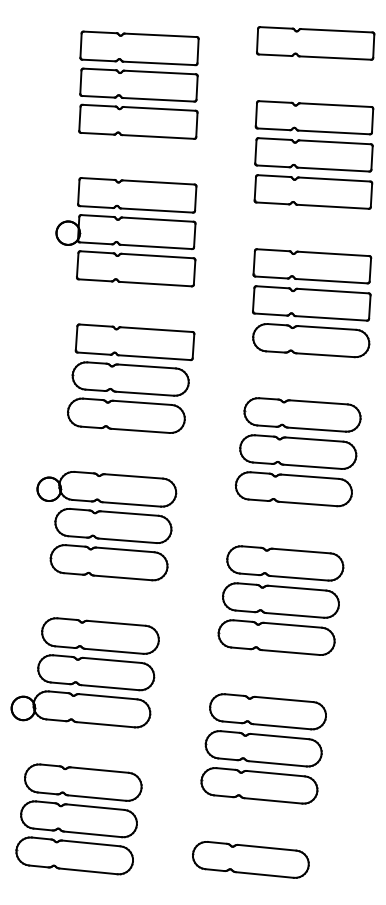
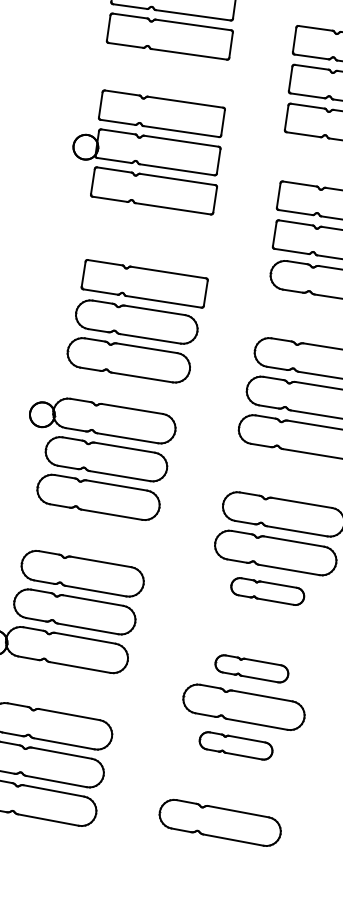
part: (131, 378) -> (137, 321), moved
part: (276, 637) -> (267, 591), size x0.6
part: (267, 711) -> (251, 668), size x0.6
part: (259, 785) -> (236, 745), size x0.6

